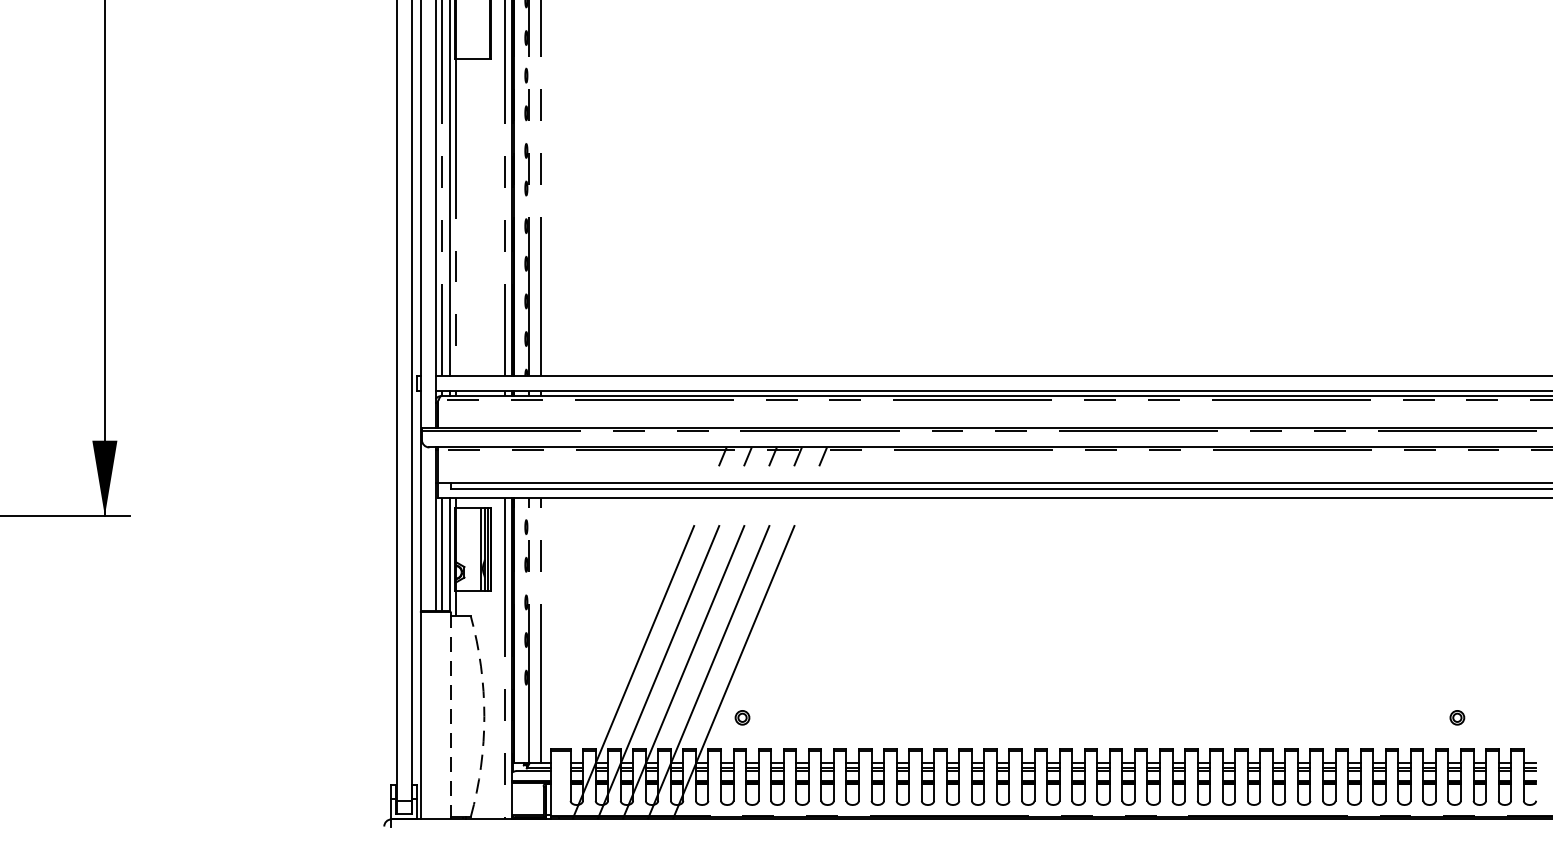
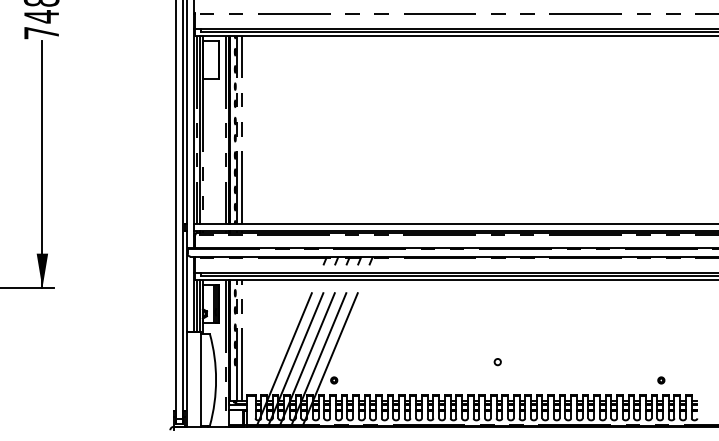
circle: (1099, 678) -> (497, 362), added
arc: (485, 715) -> (216, 379), dashed -> solid
line: (450, 717) -> (200, 380), dashed -> solid

